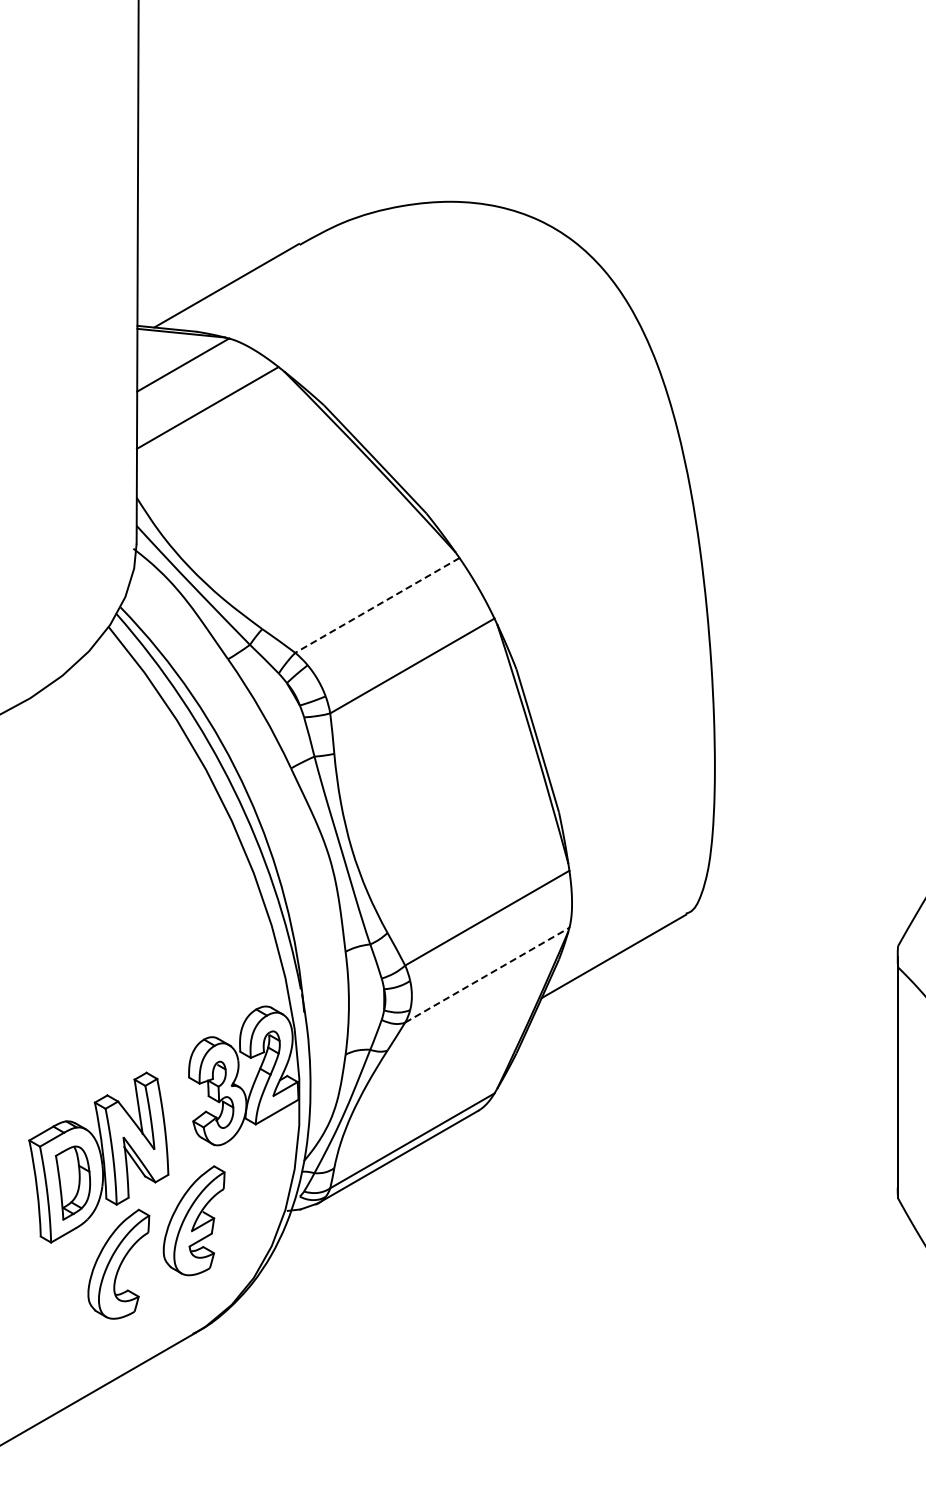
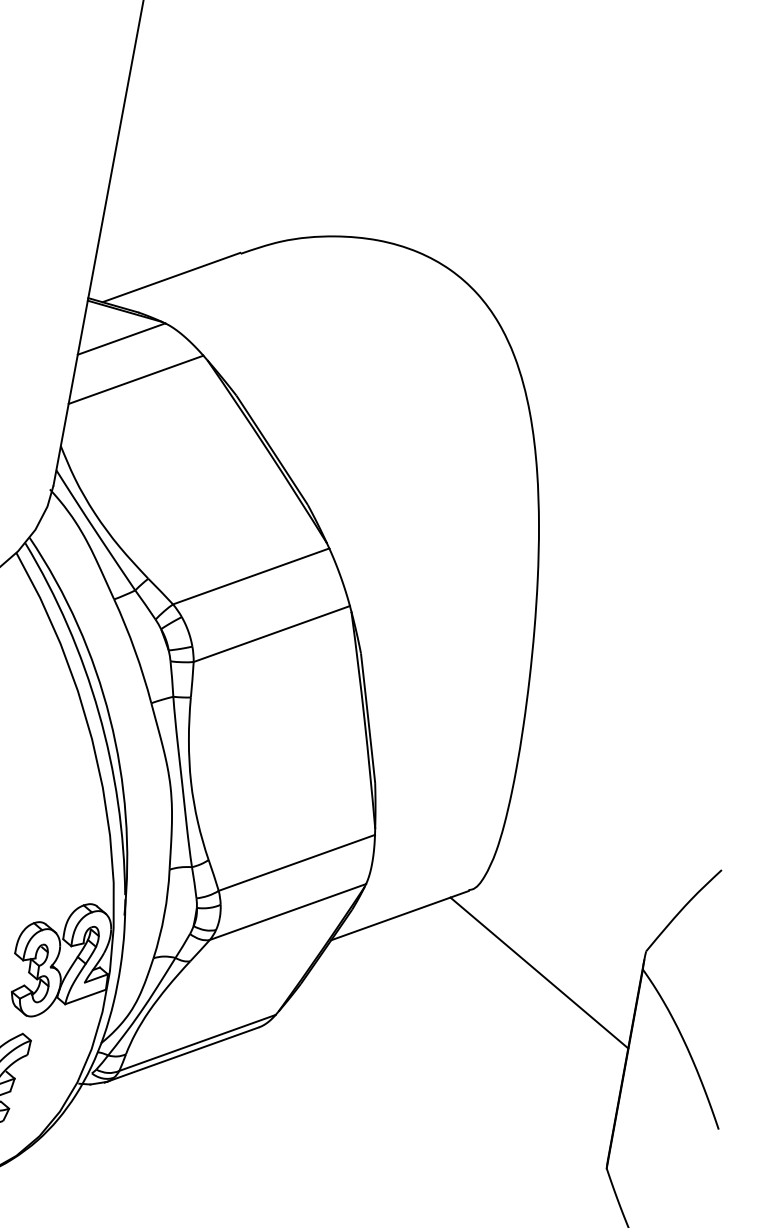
line: (377, 605) -> (251, 576), dashed -> solid
line: (487, 975) -> (288, 912), dashed -> solid
line: (782, 991) -> (539, 972), added

